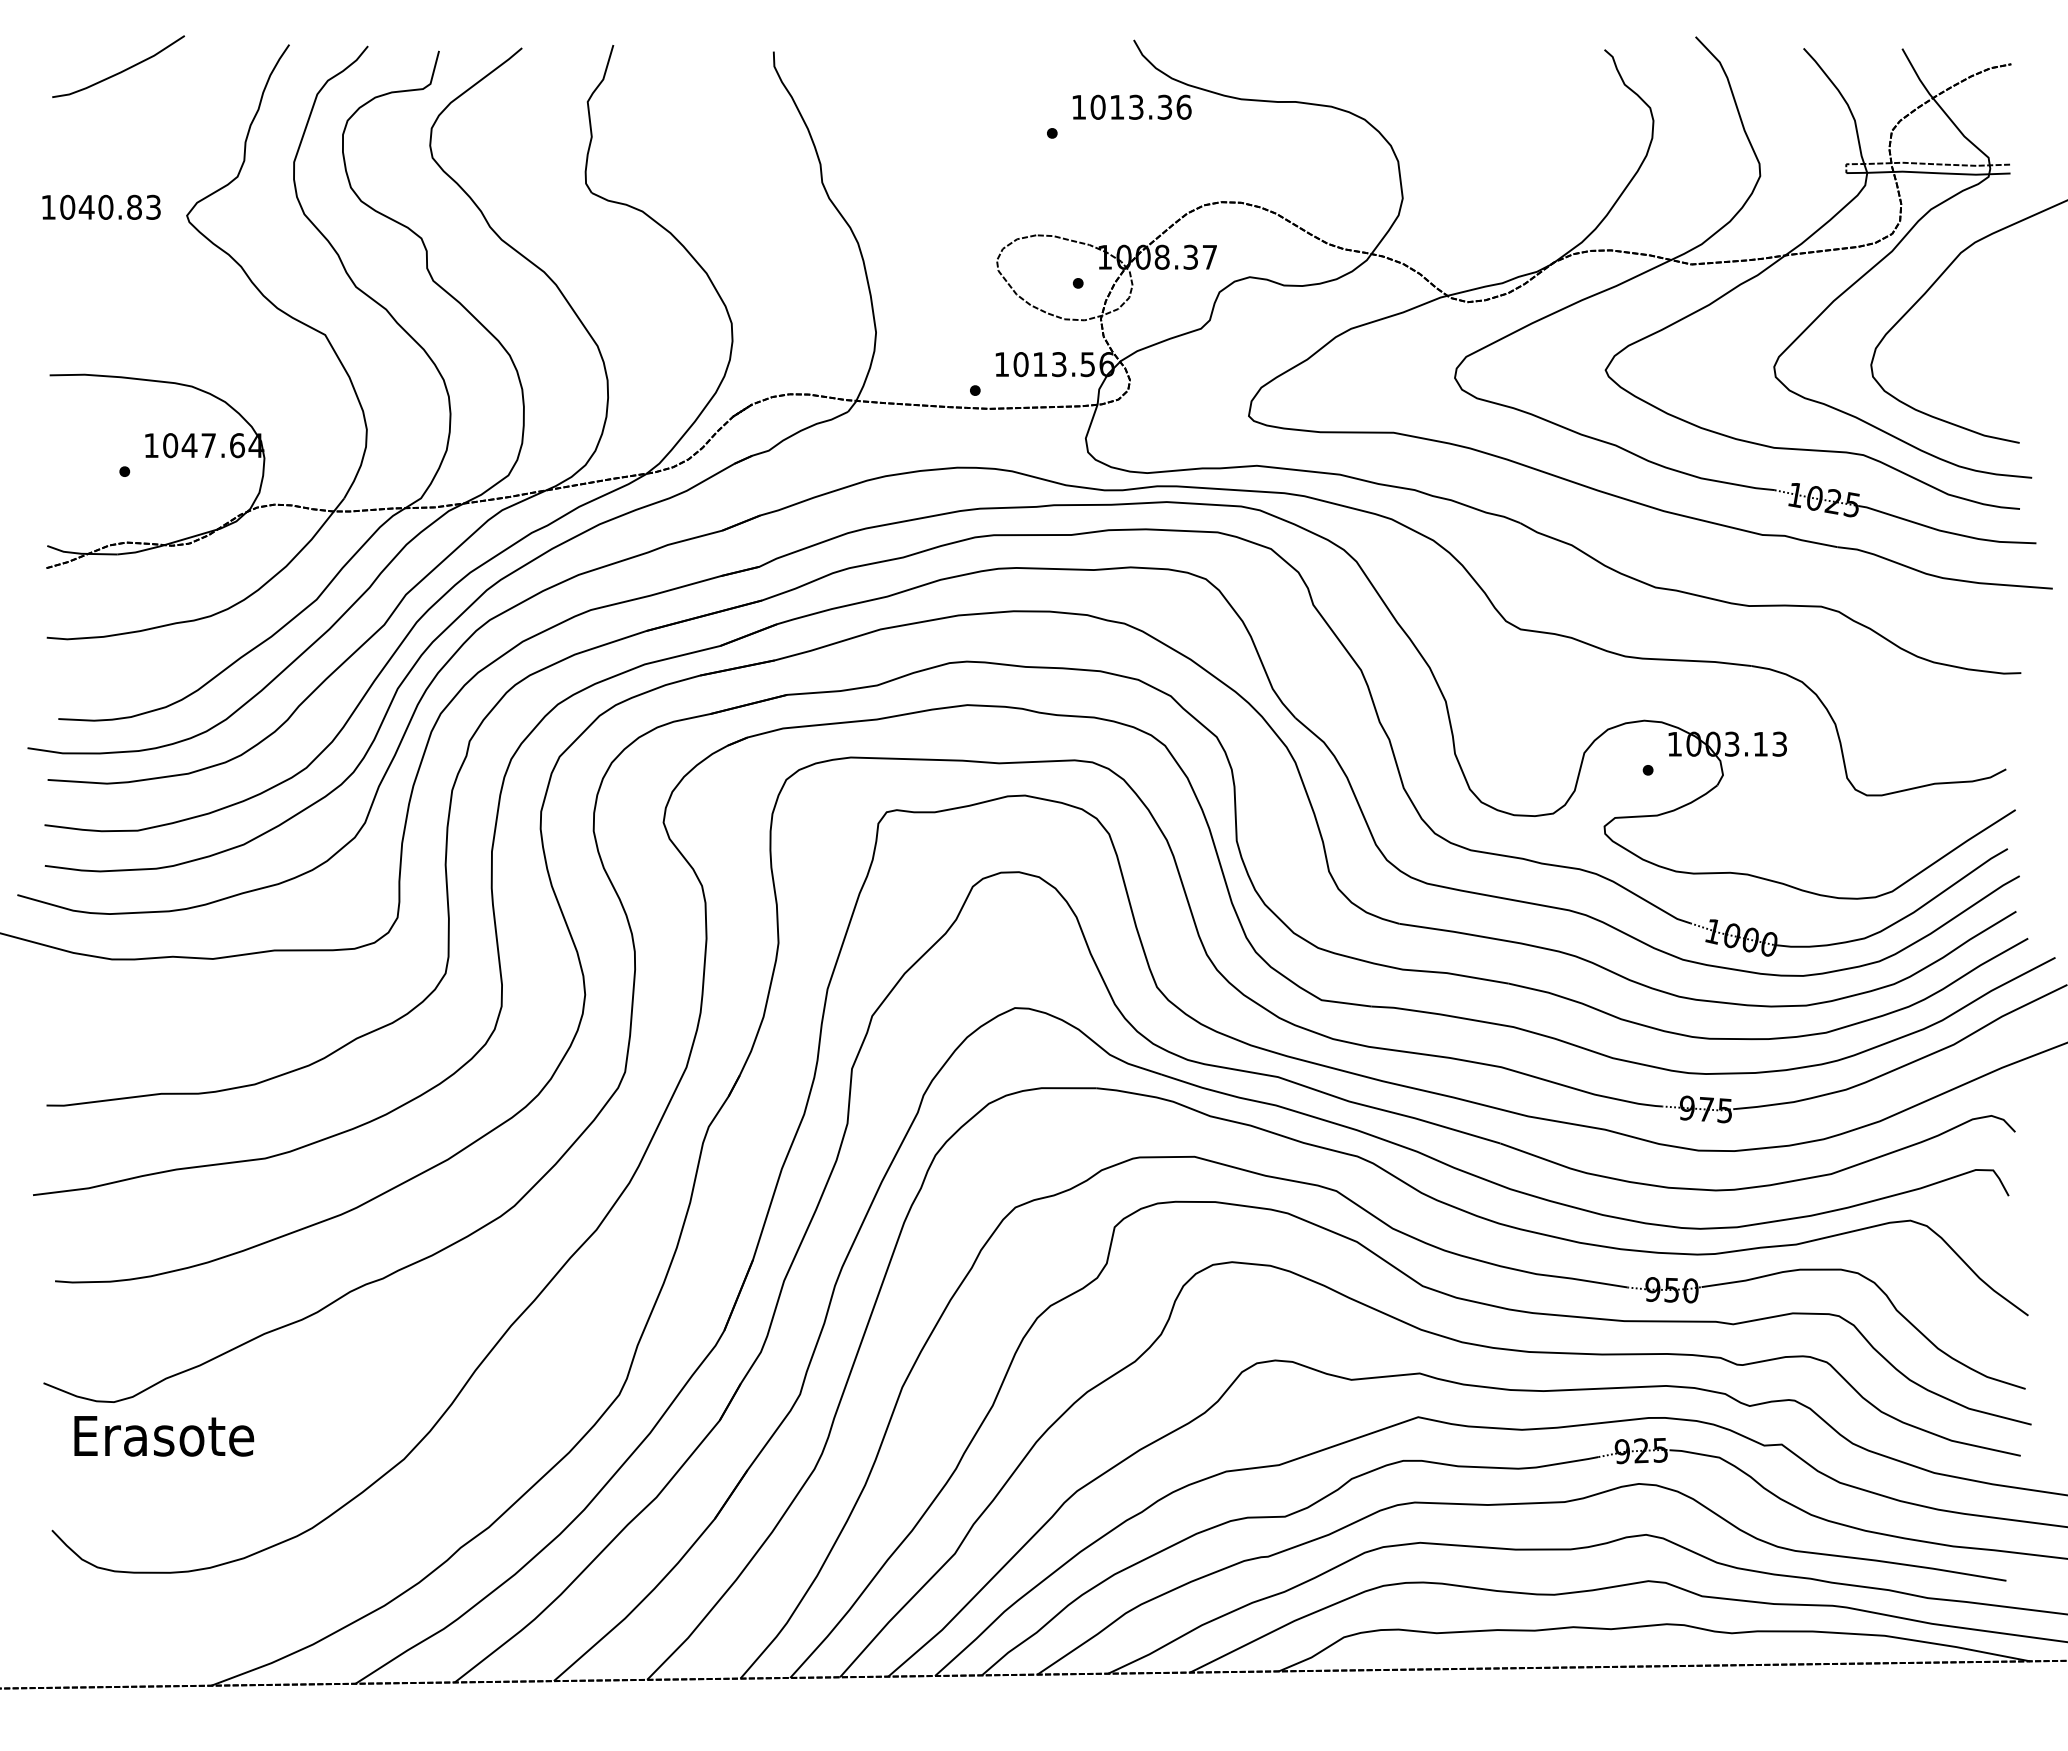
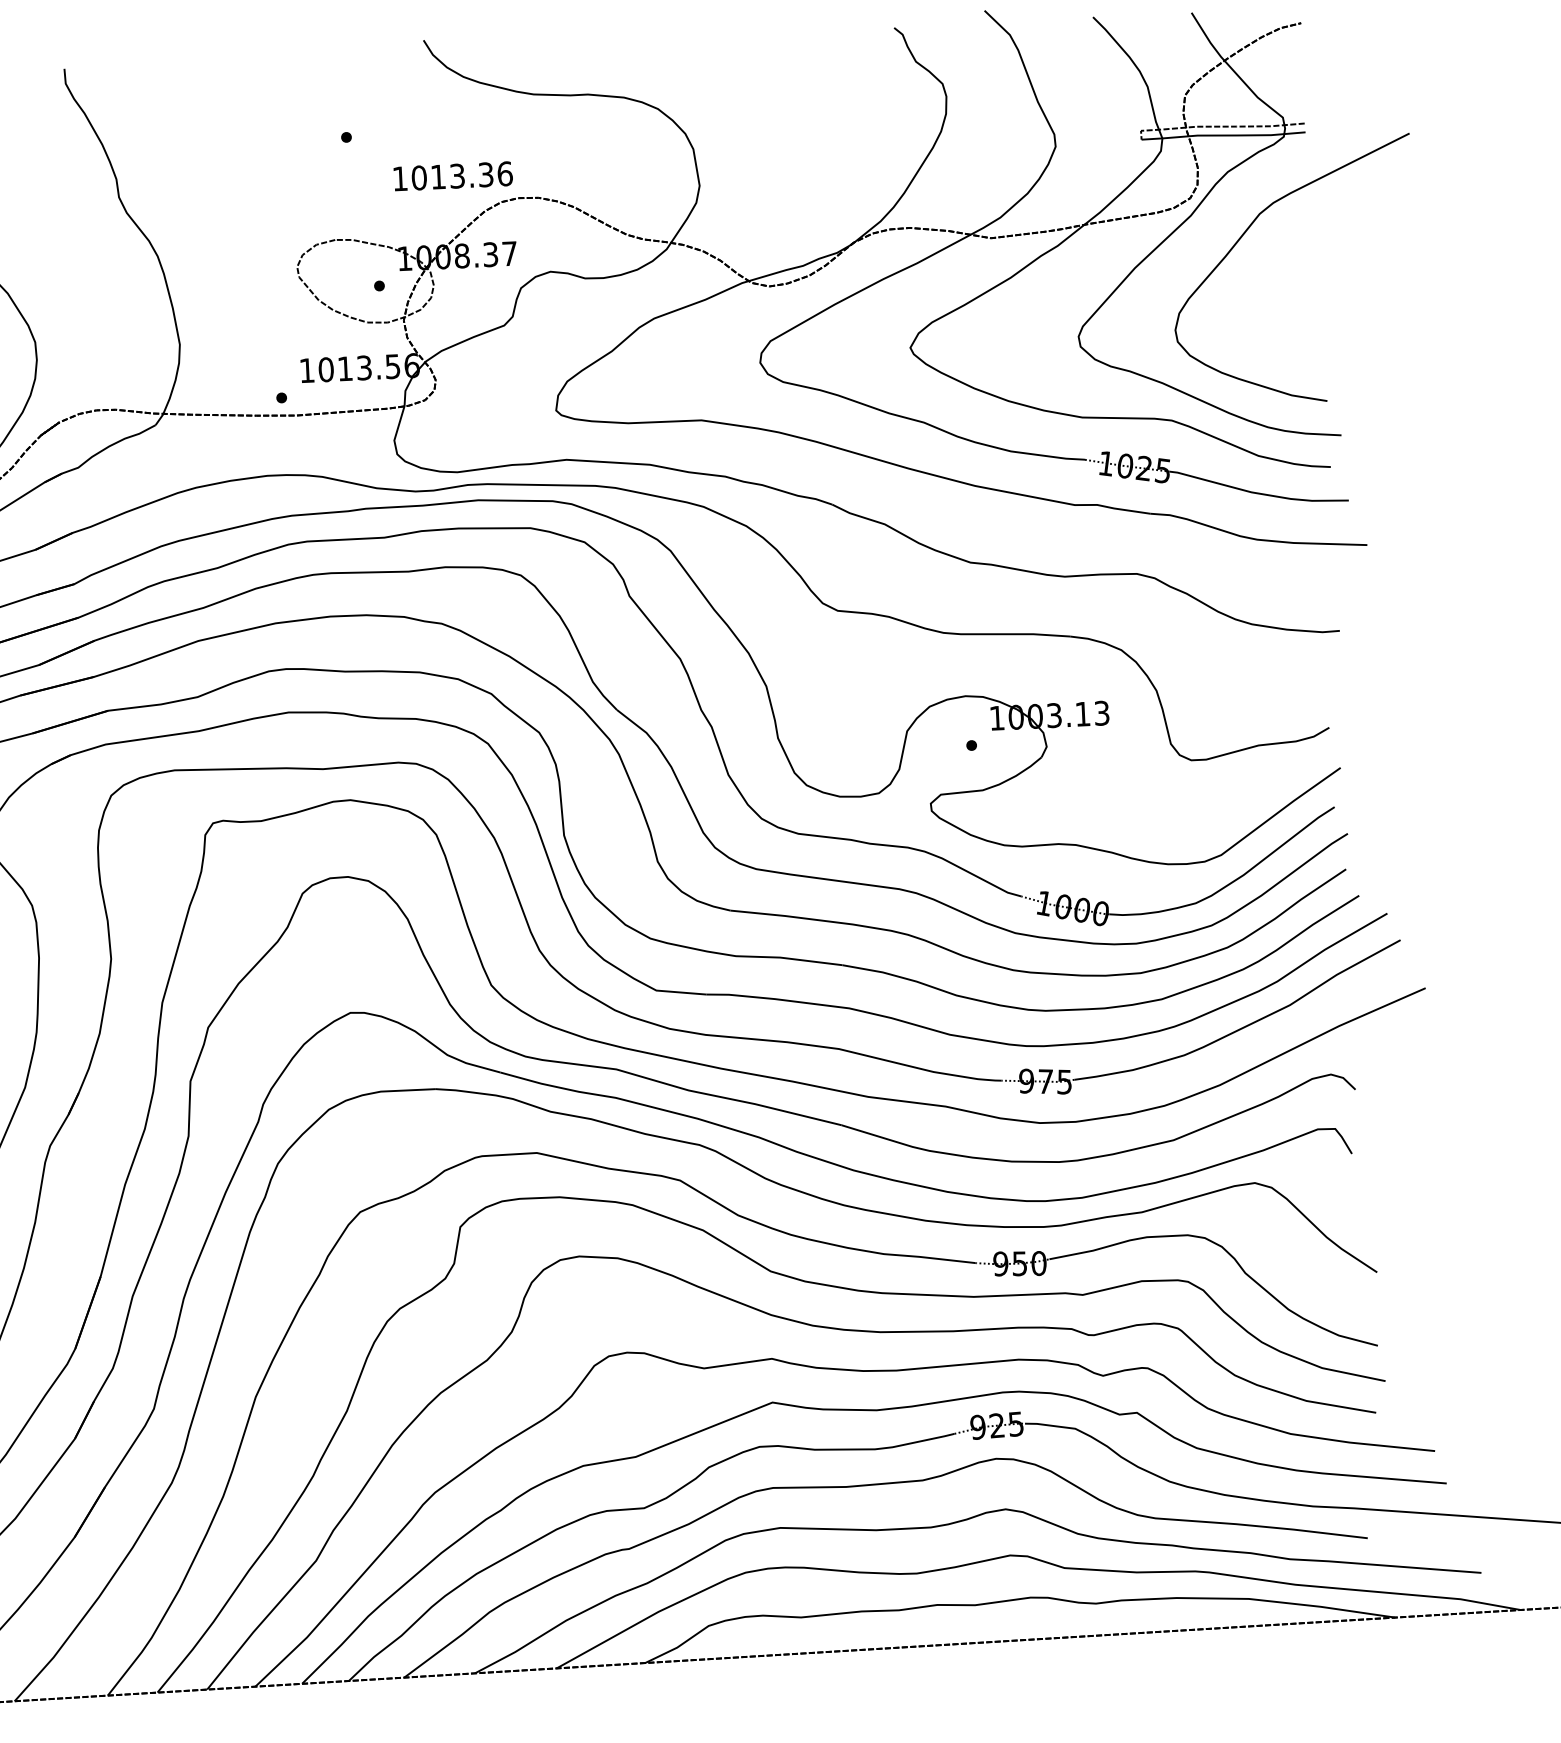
text: (1131, 106) -> (452, 175), moved

